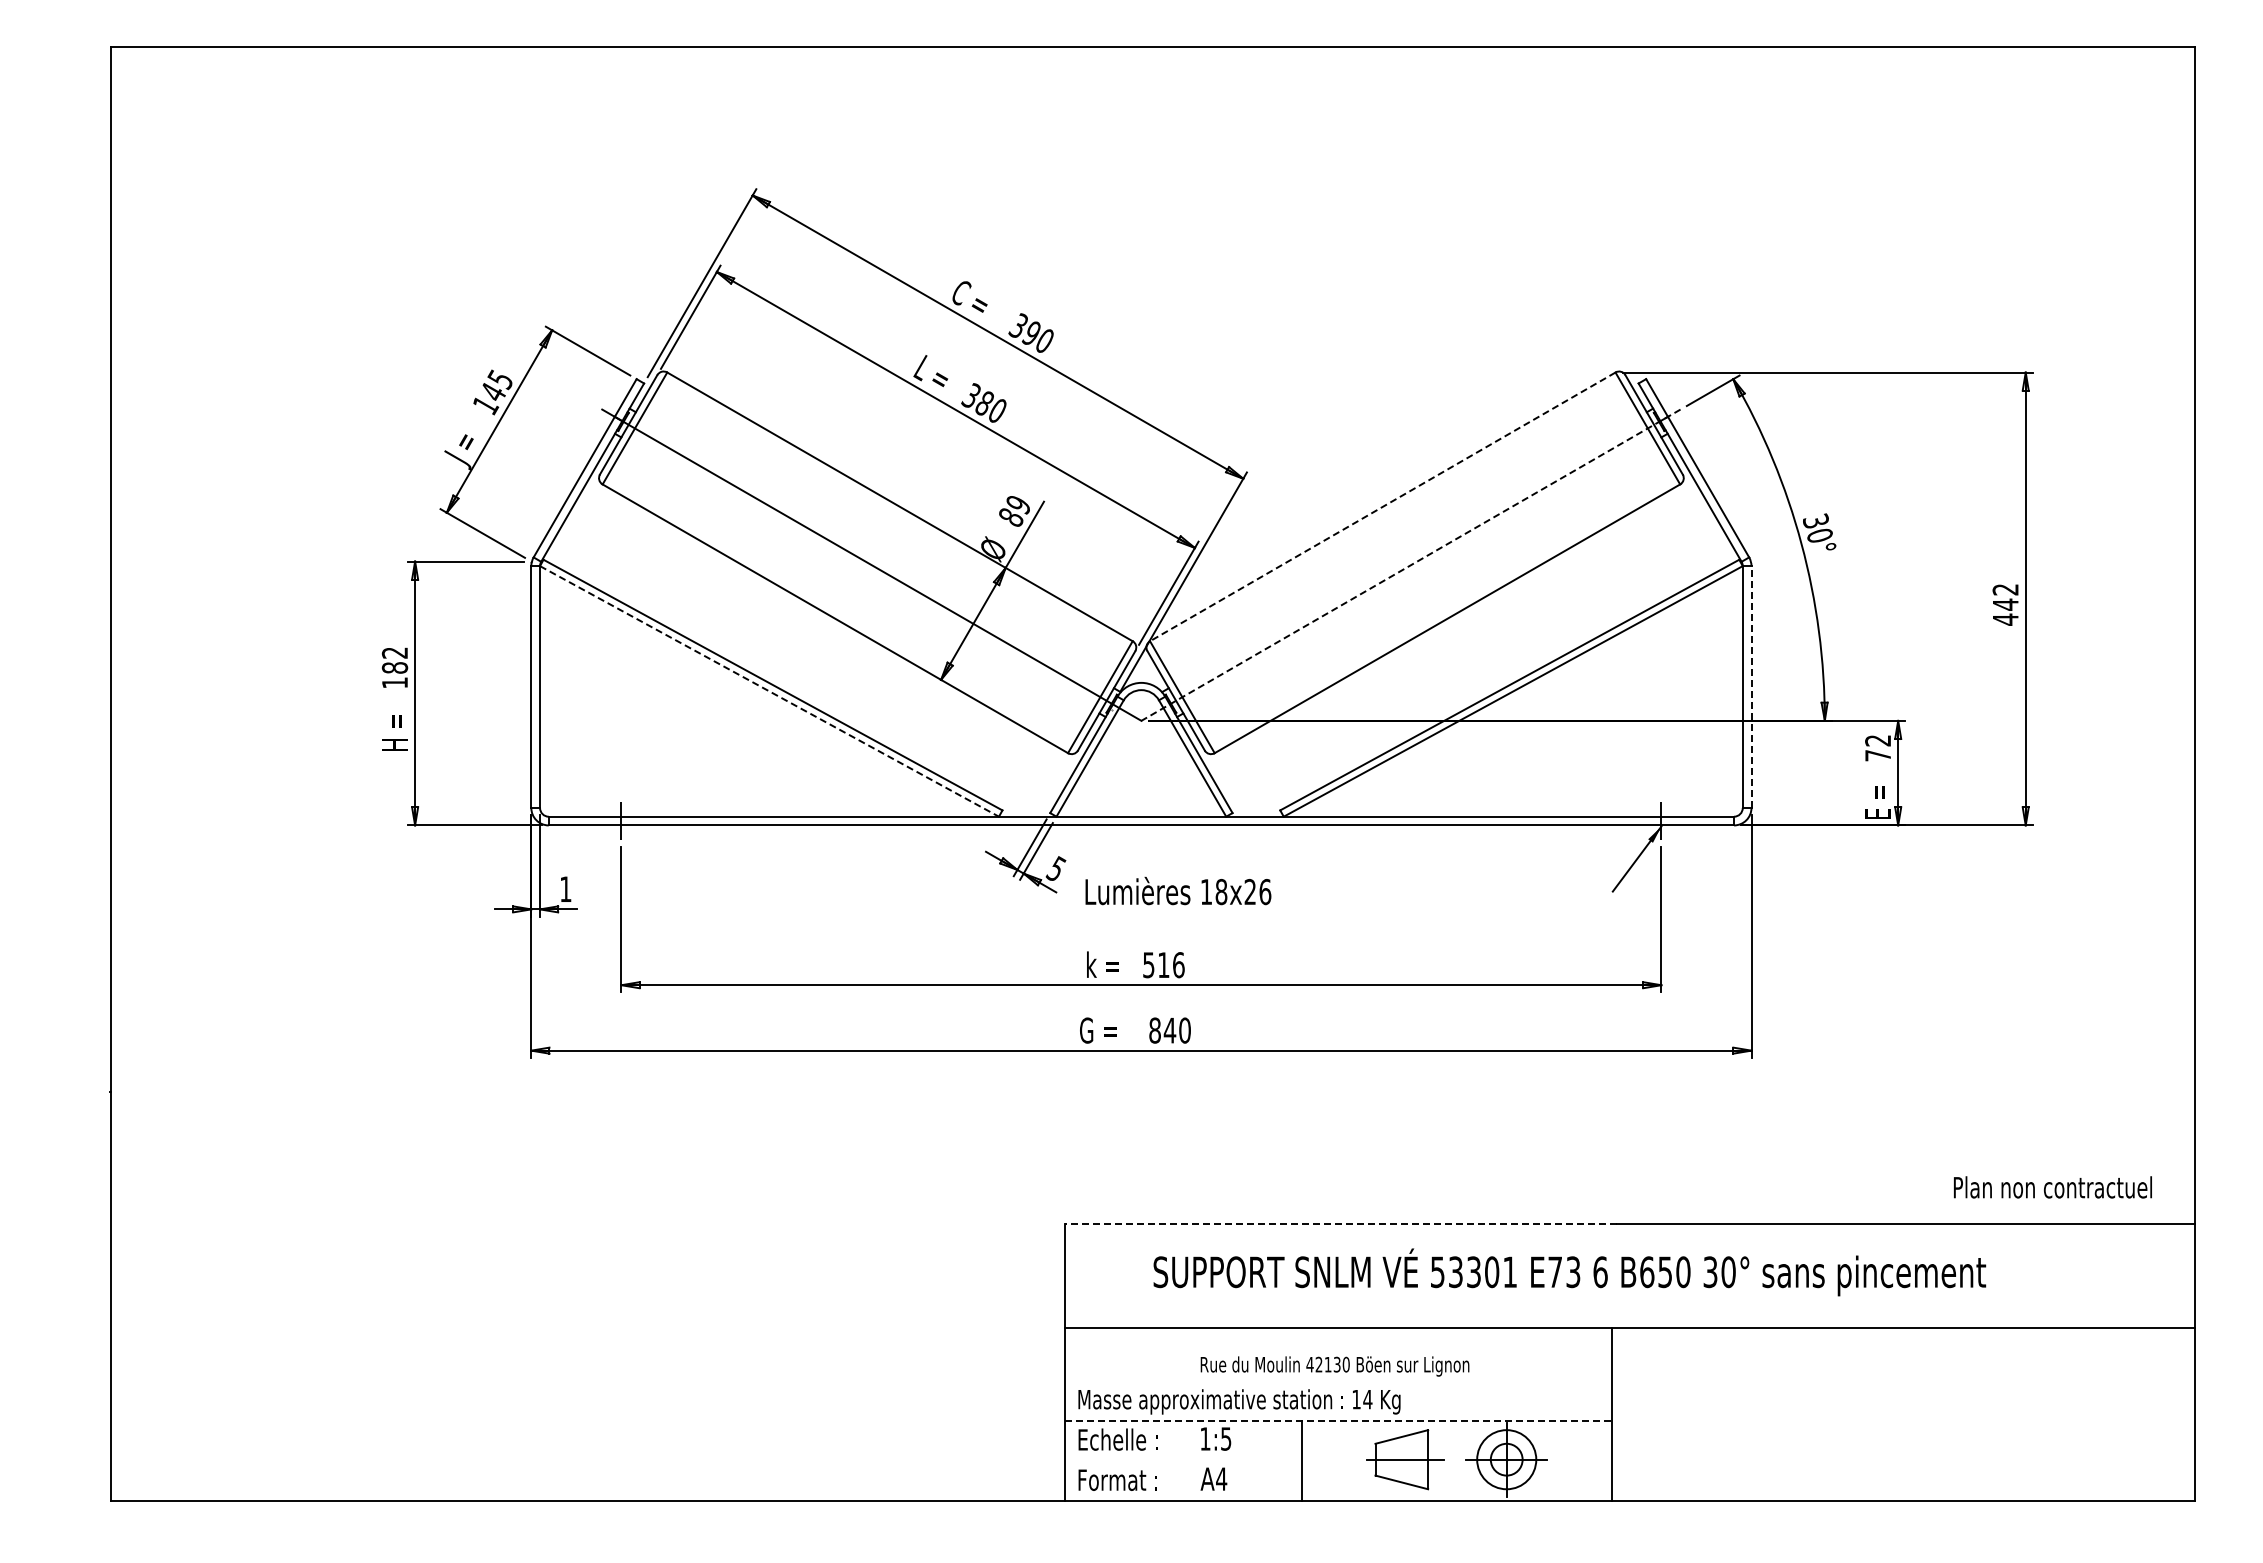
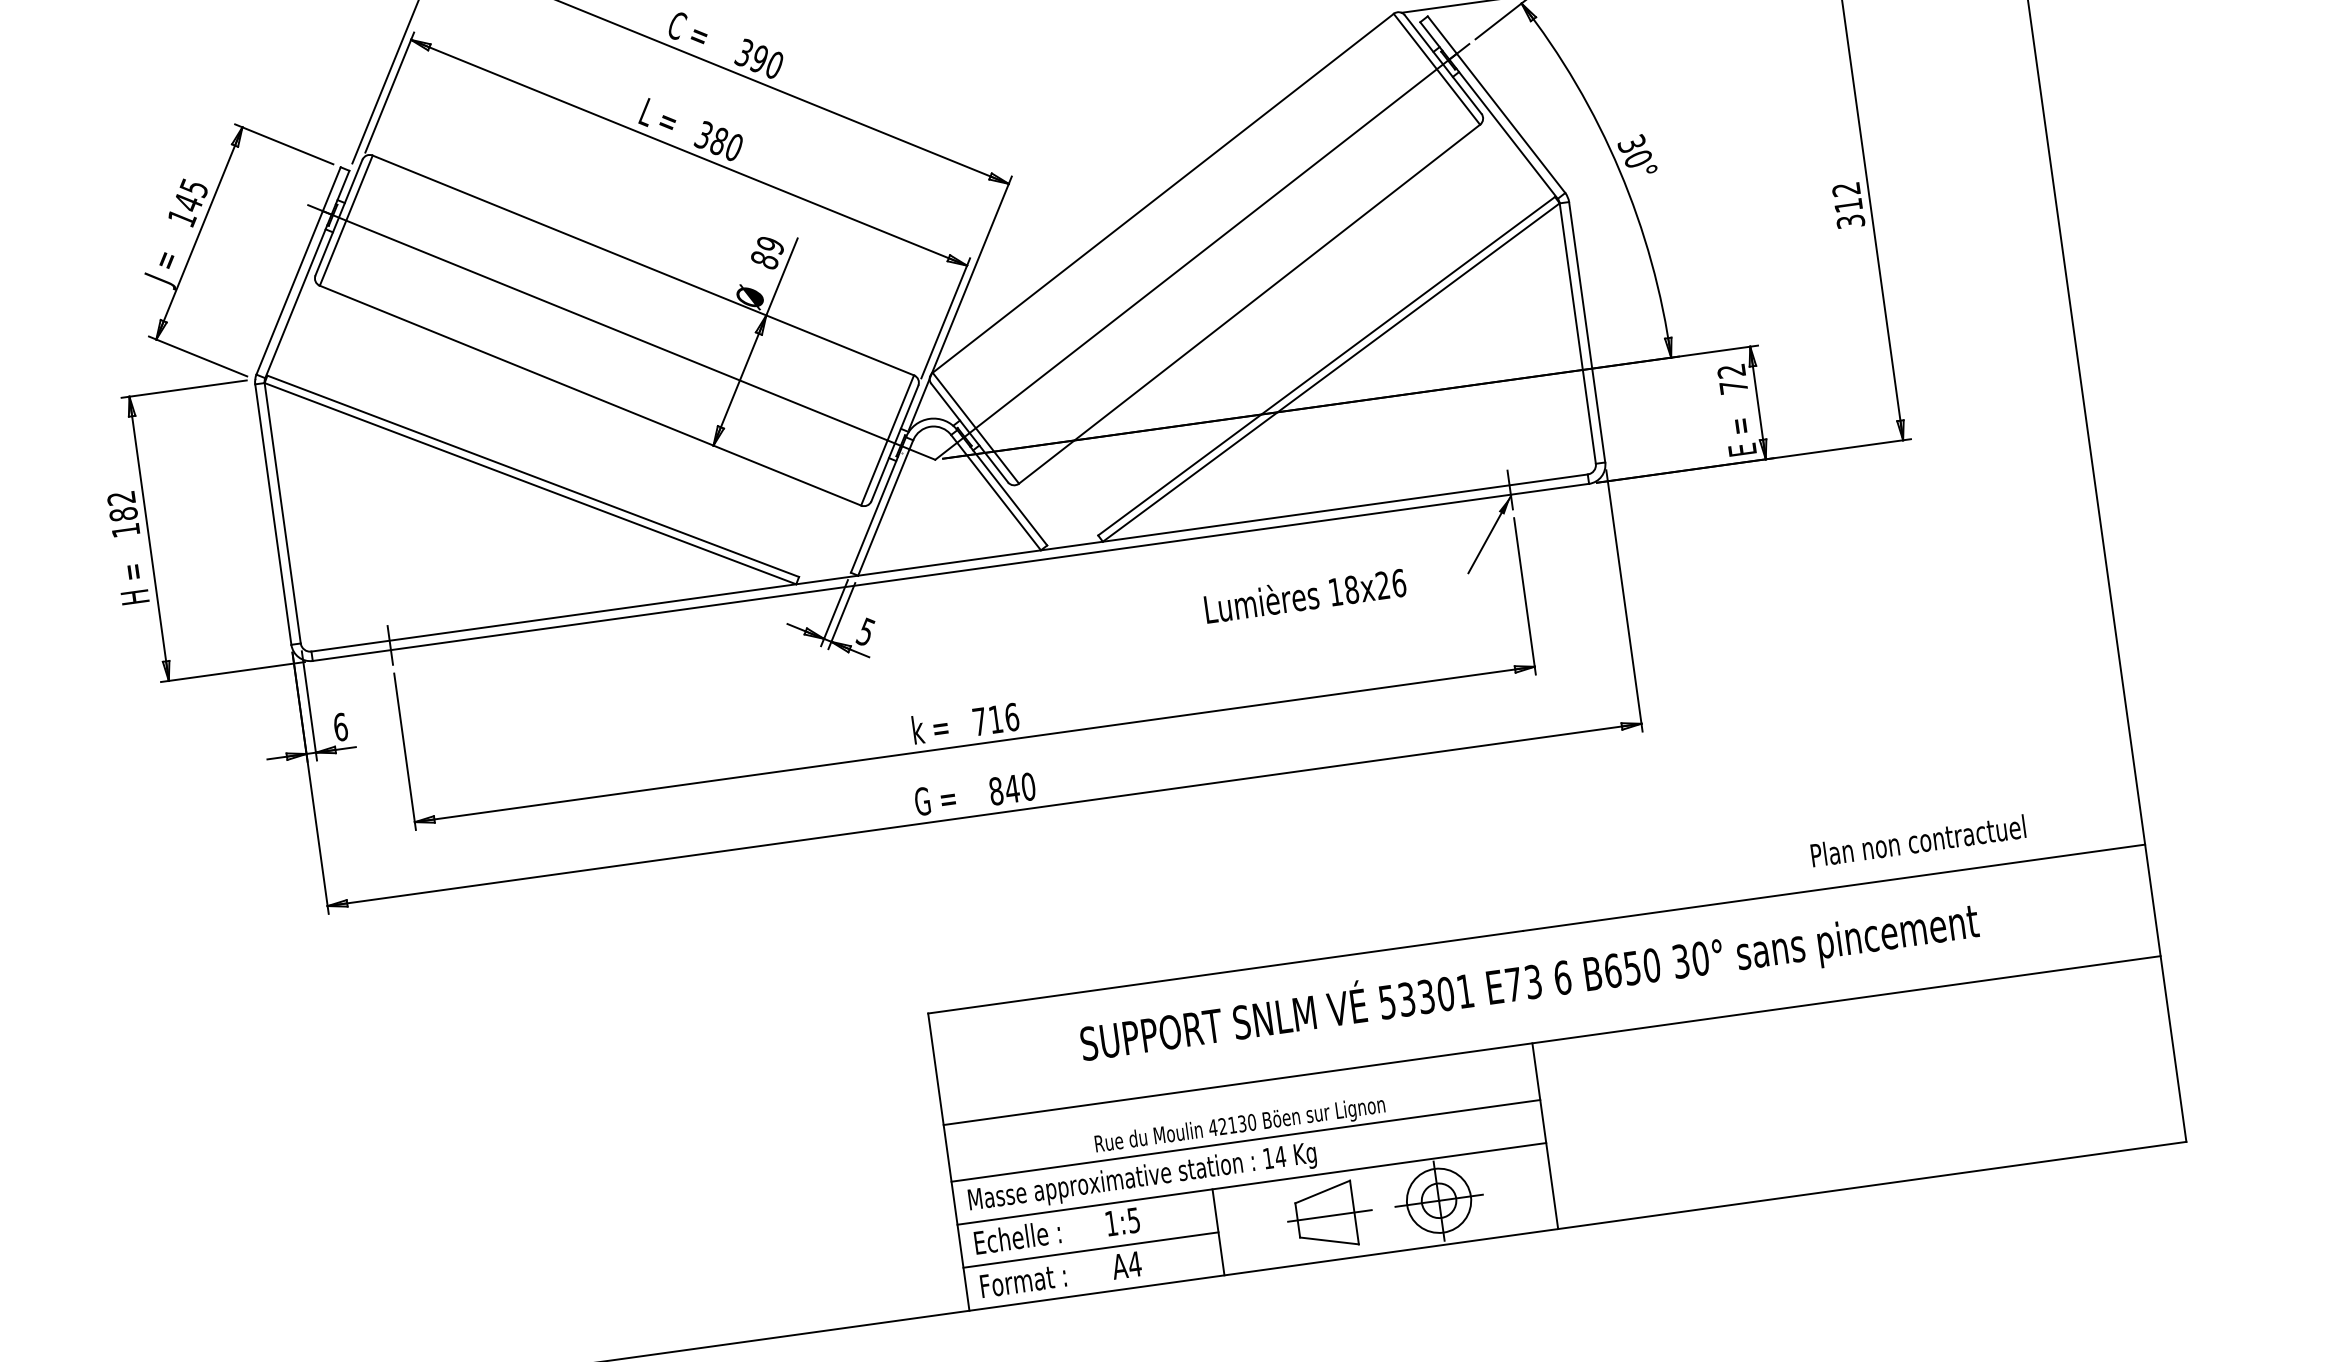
line: (1382, 506) -> (1162, 192), dashed -> solid
line: (1410, 565) -> (1201, 252), dashed -> solid
text: (2005, 611) -> (1849, 212), 442 -> 312
line: (1751, 687) -> (1587, 332), dashed -> solid
line: (769, 691) -> (530, 483), dashed -> solid
text: (565, 889) -> (340, 727), 1 -> 6
text: (1178, 890) -> (1305, 594), moved
text: (1148, 965) -> (979, 722), 516 -> 716
text: (2052, 1187) -> (1917, 841), moved
line: (1340, 1224) -> (1224, 972), dashed -> solid
text: (1569, 1272) -> (1529, 982), moved
line: (1337, 1380) -> (1245, 1140), added
line: (1338, 1420) -> (1252, 1183), dashed -> solid
line: (1182, 1460) -> (1090, 1250), added

